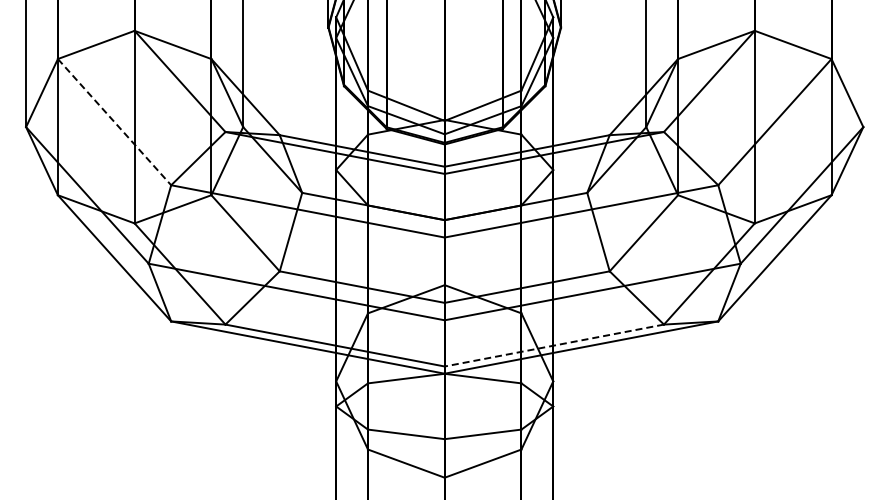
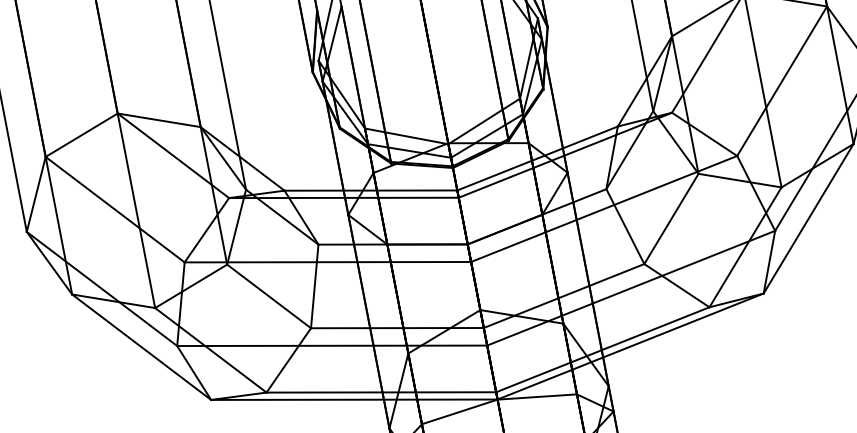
line: (114, 122) -> (115, 210), dashed -> solid
line: (554, 345) -> (602, 349), dashed -> solid

